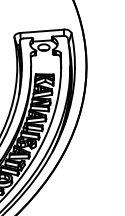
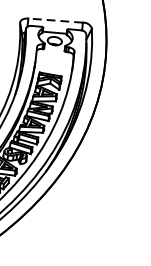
line: (42, 31) -> (56, 20), solid -> dashed

